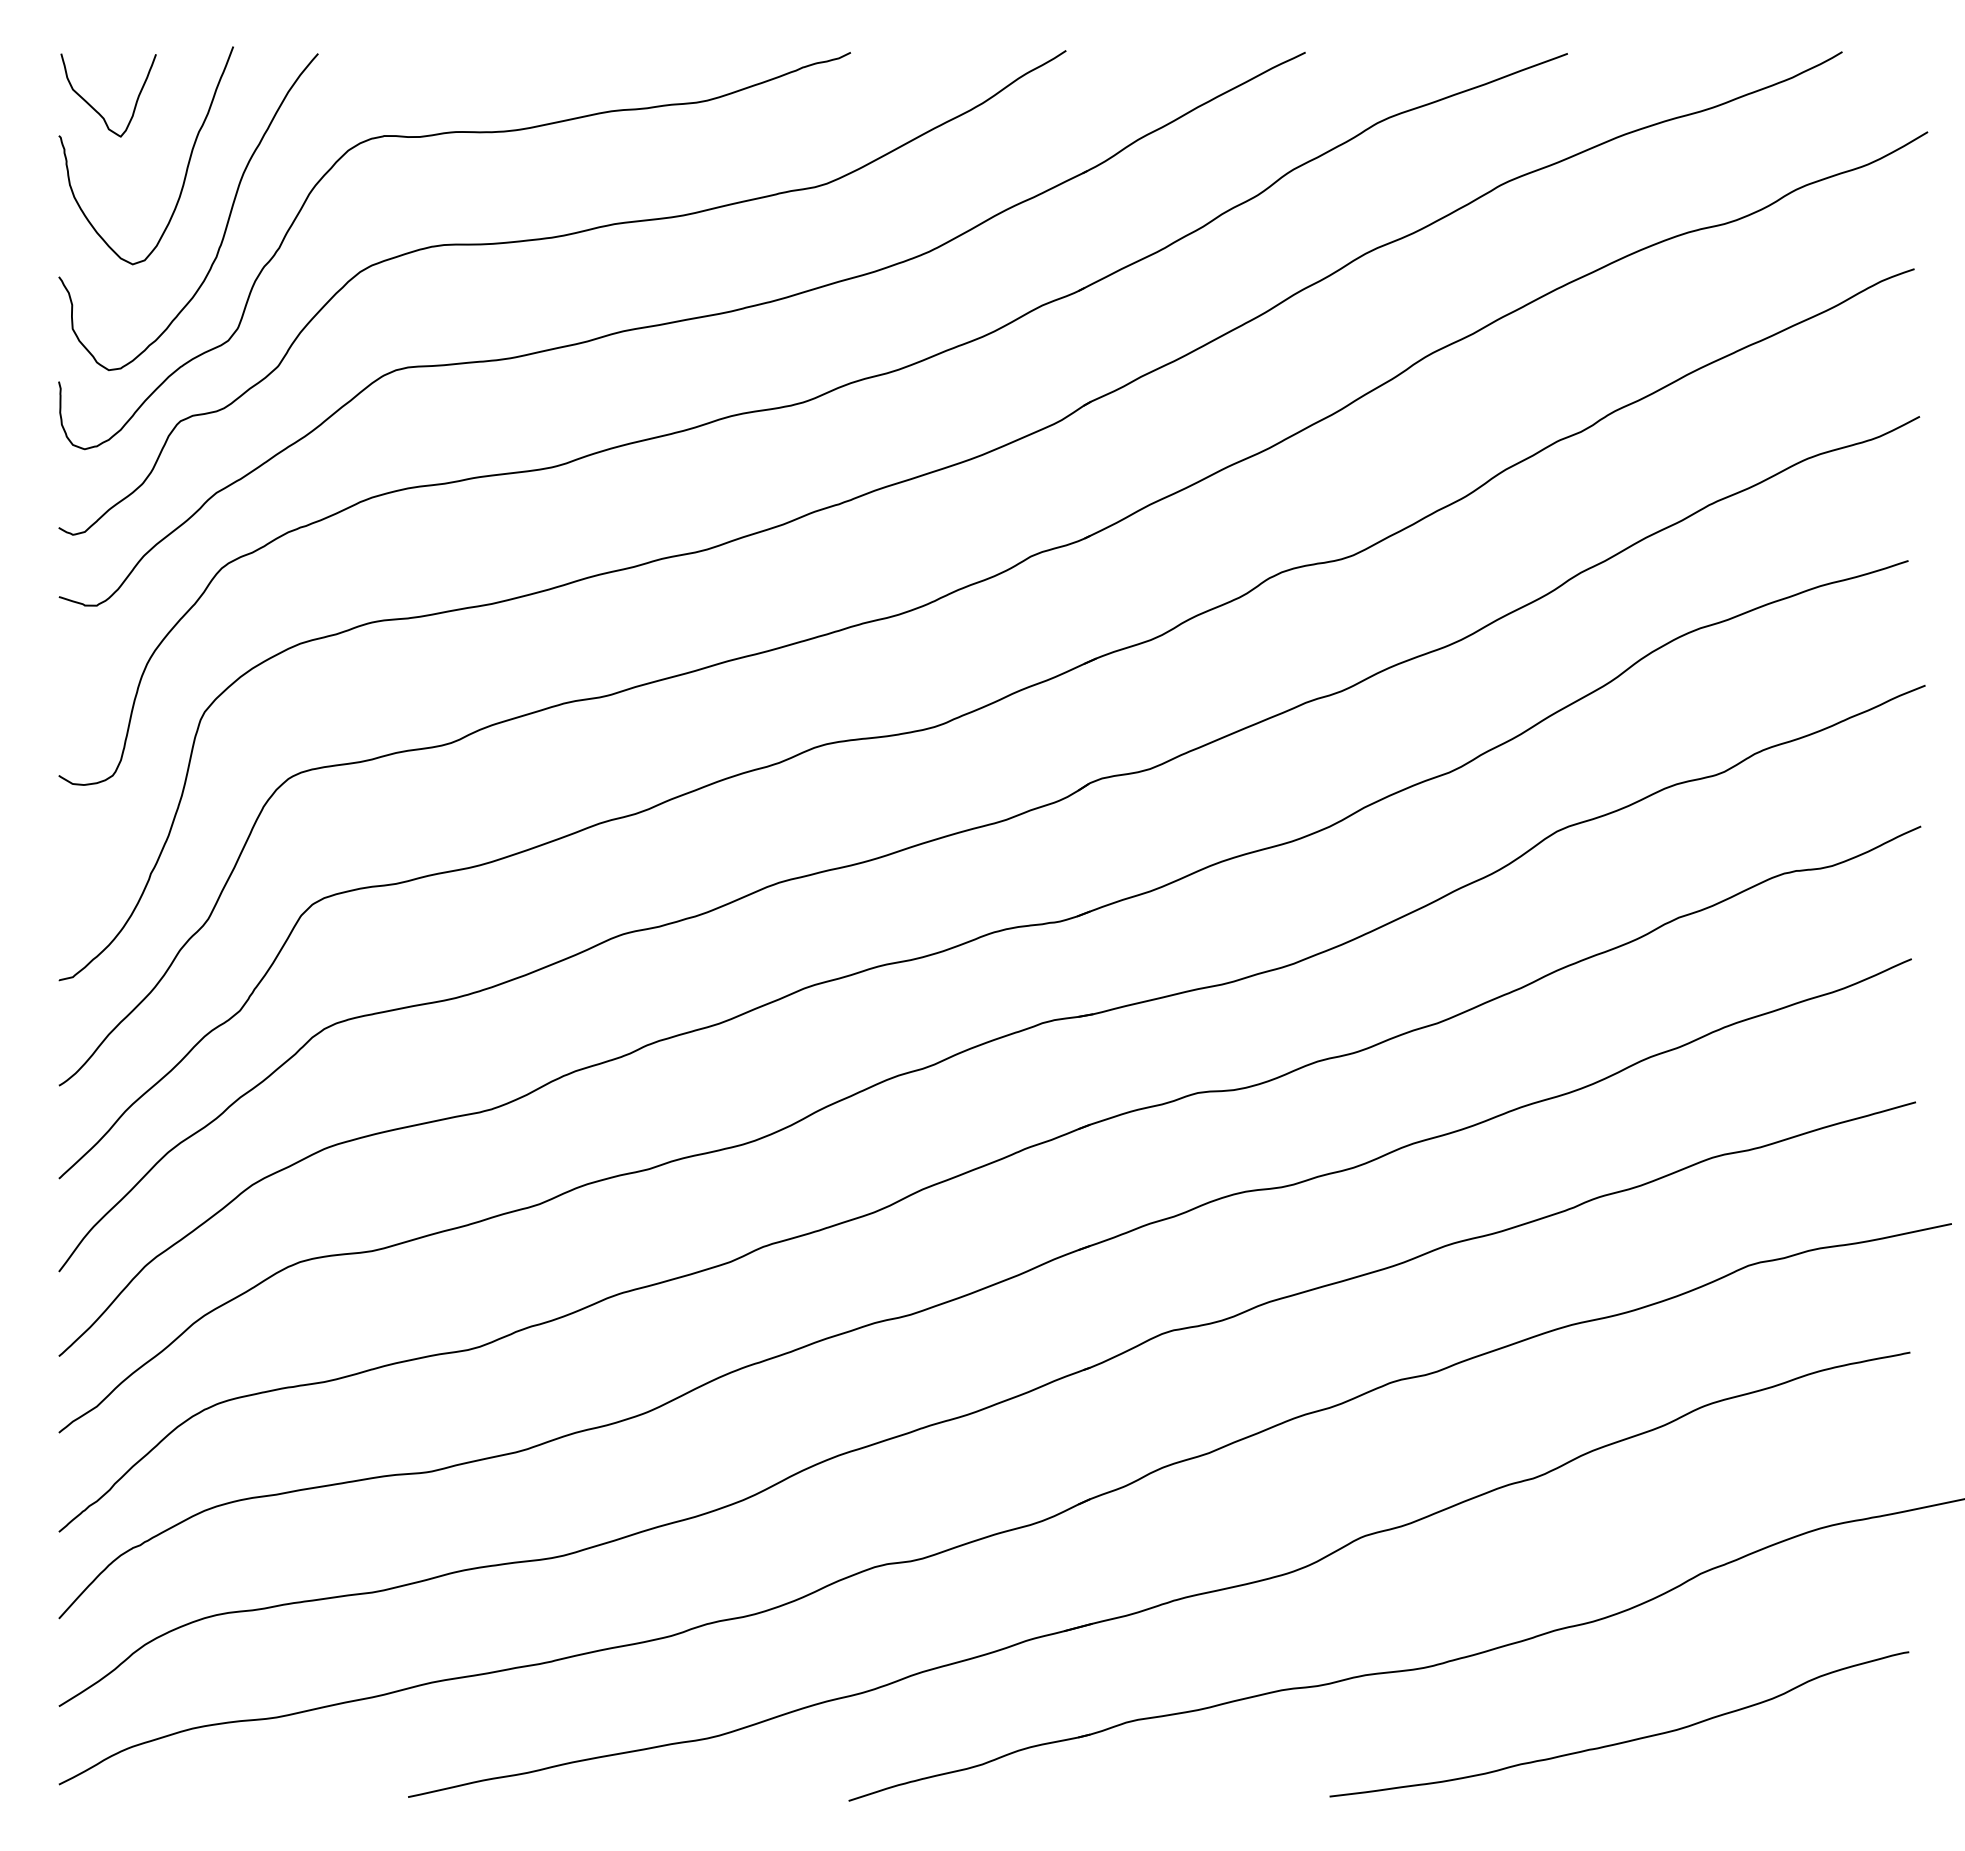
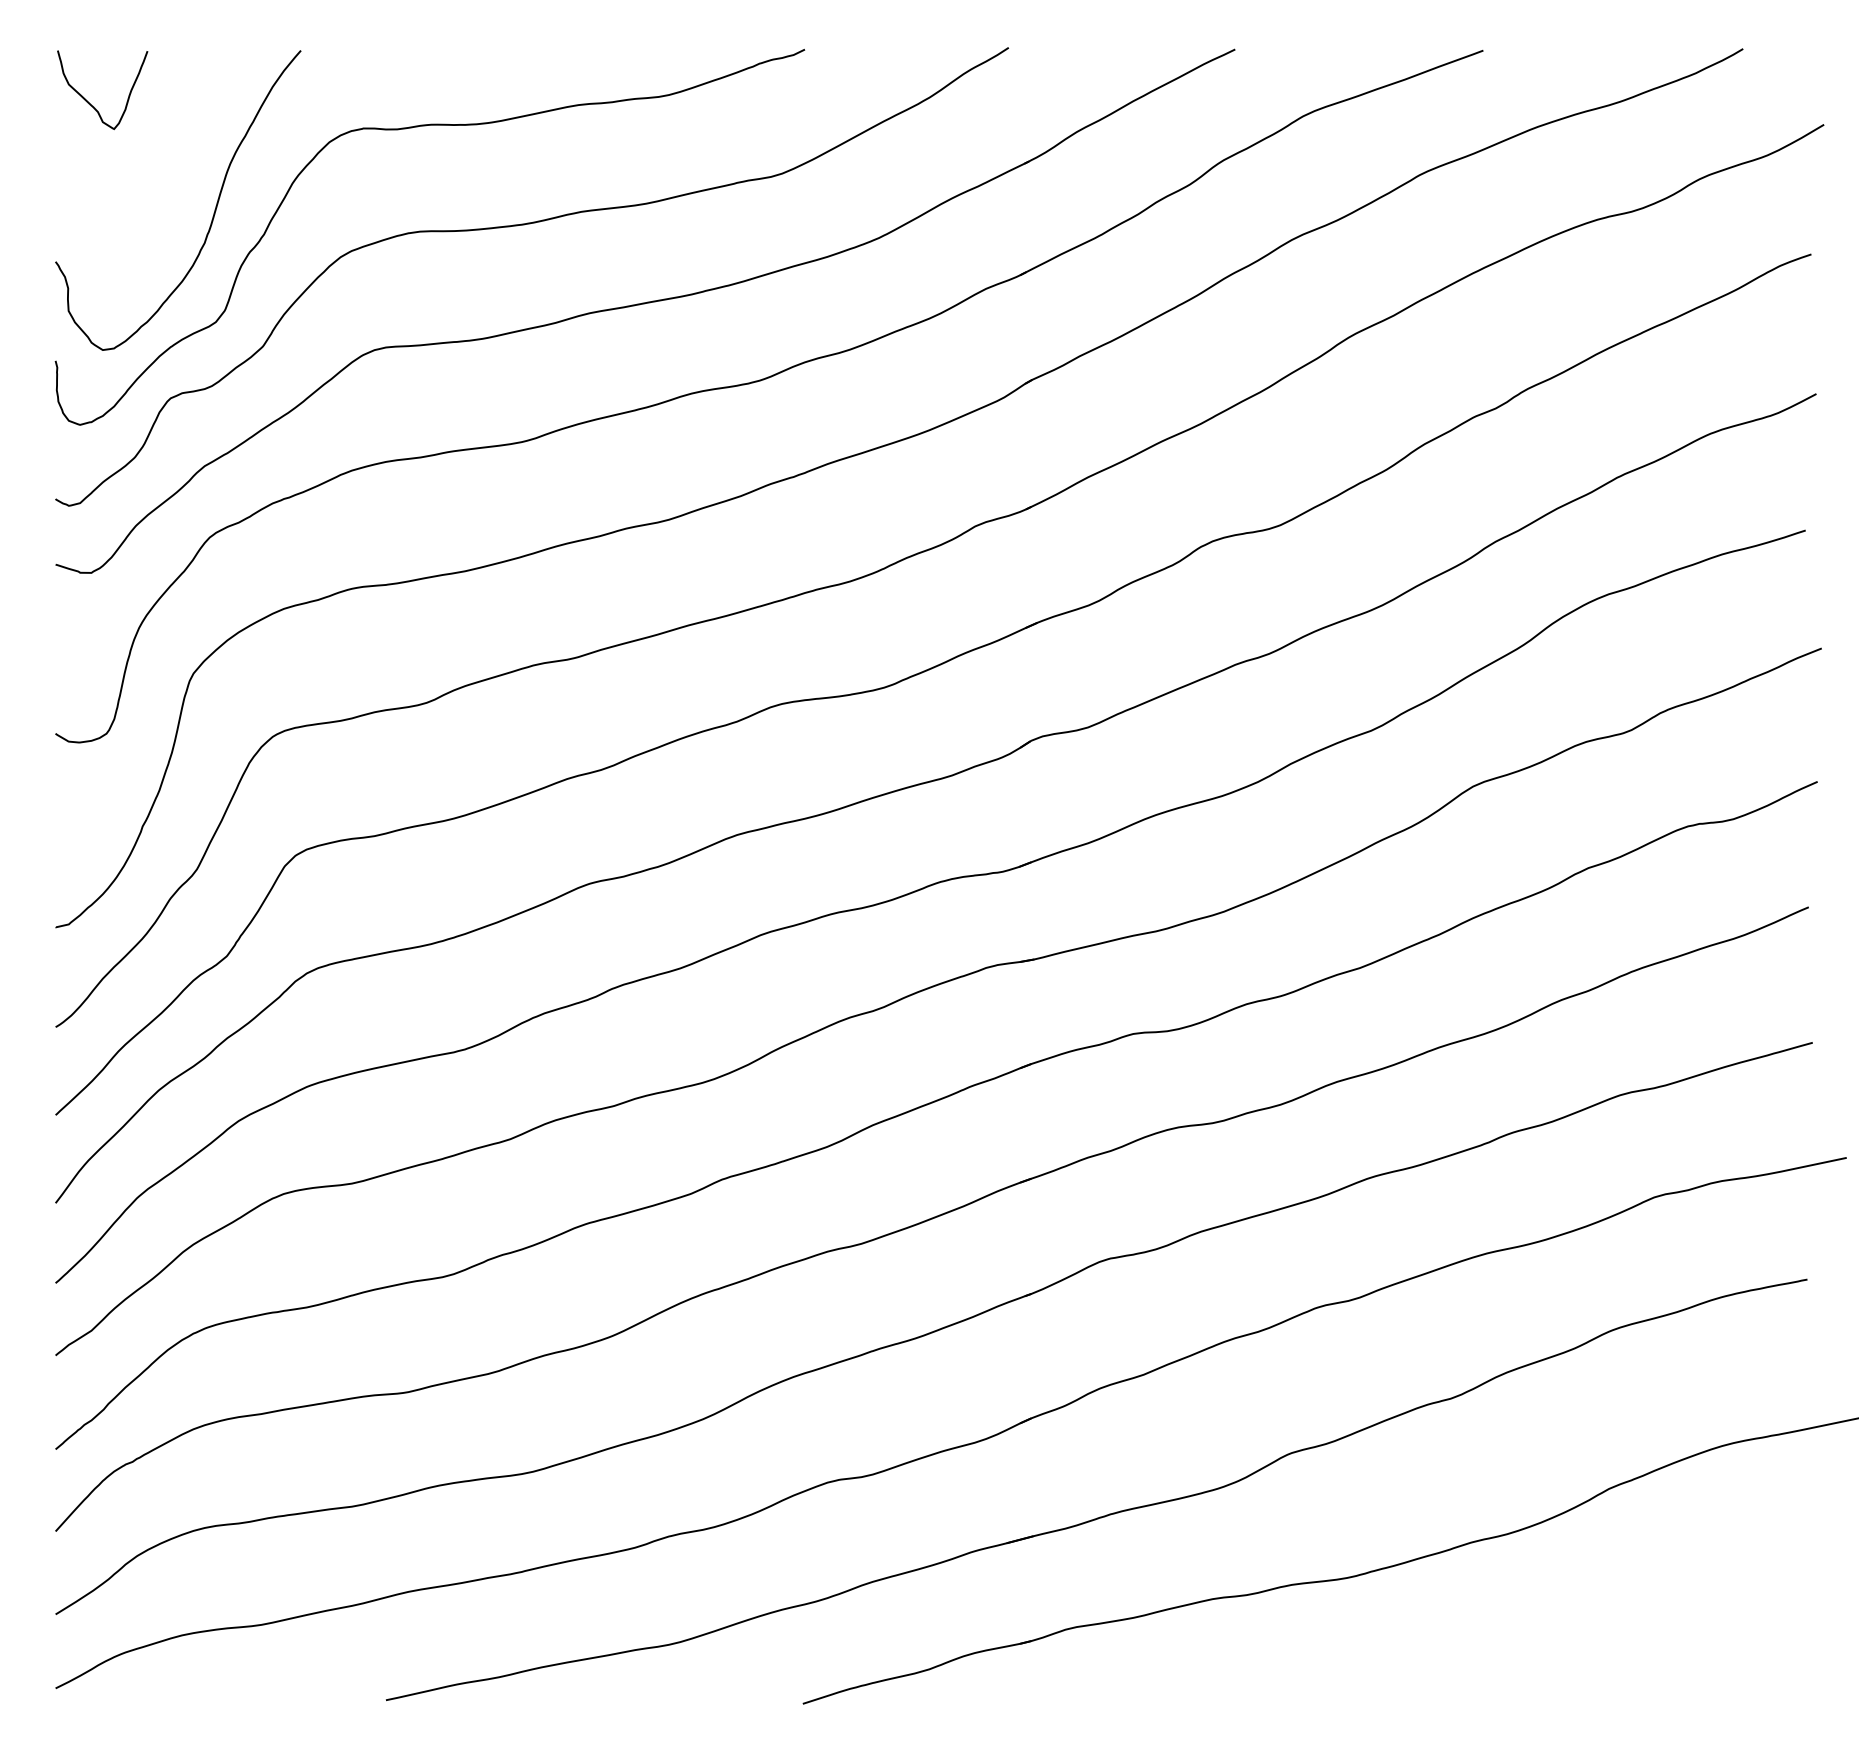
curve: (186, 167) -> (176, 158), removed
curve: (1622, 1741) -> (1535, 1647), removed

